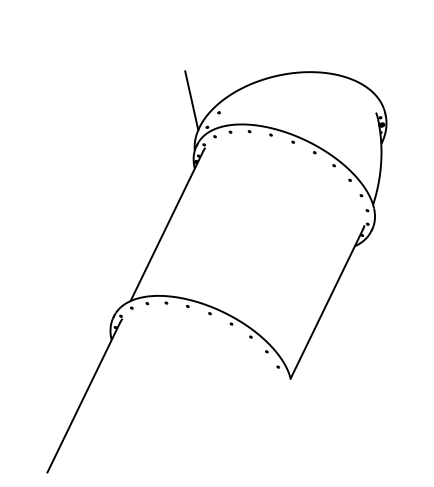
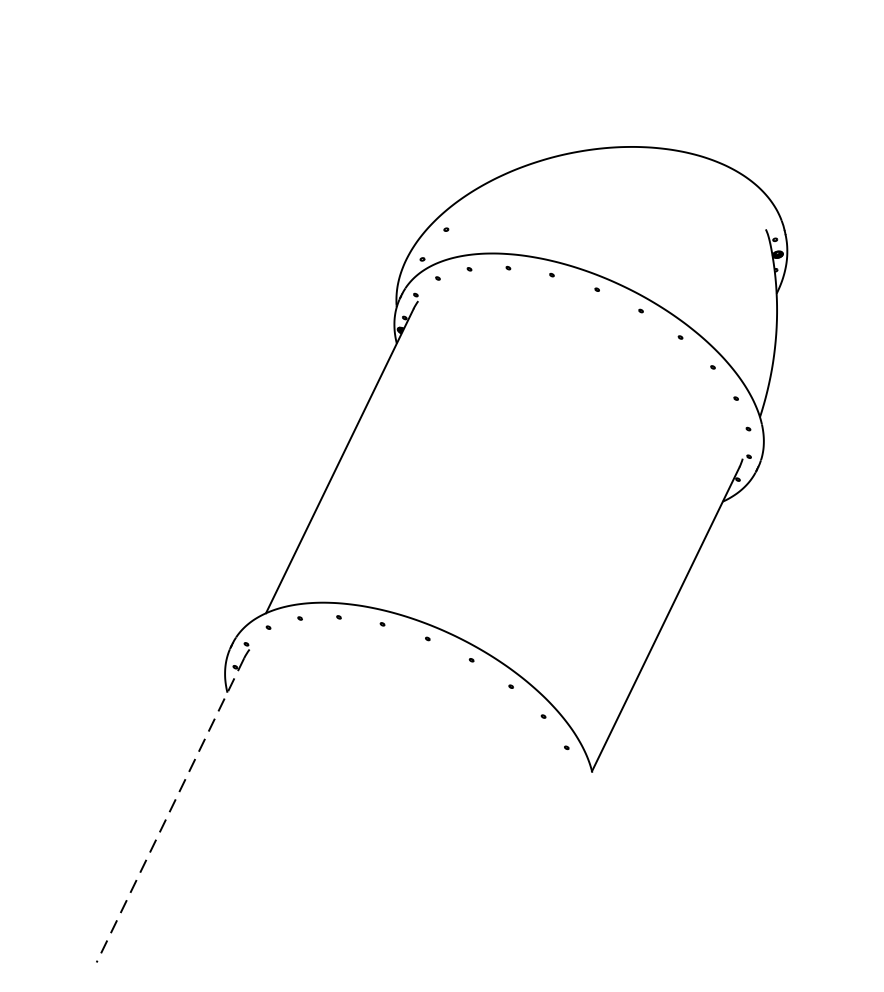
line: (191, 100) -> (390, 204), removed
line: (83, 397) -> (170, 809), solid -> dashed

